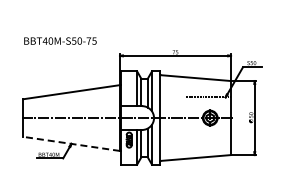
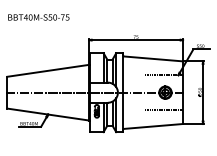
text: (60, 40) -> (38, 16), moved
line: (208, 138) -> (163, 109), added
line: (71, 143) -> (48, 114), dashed -> solid

